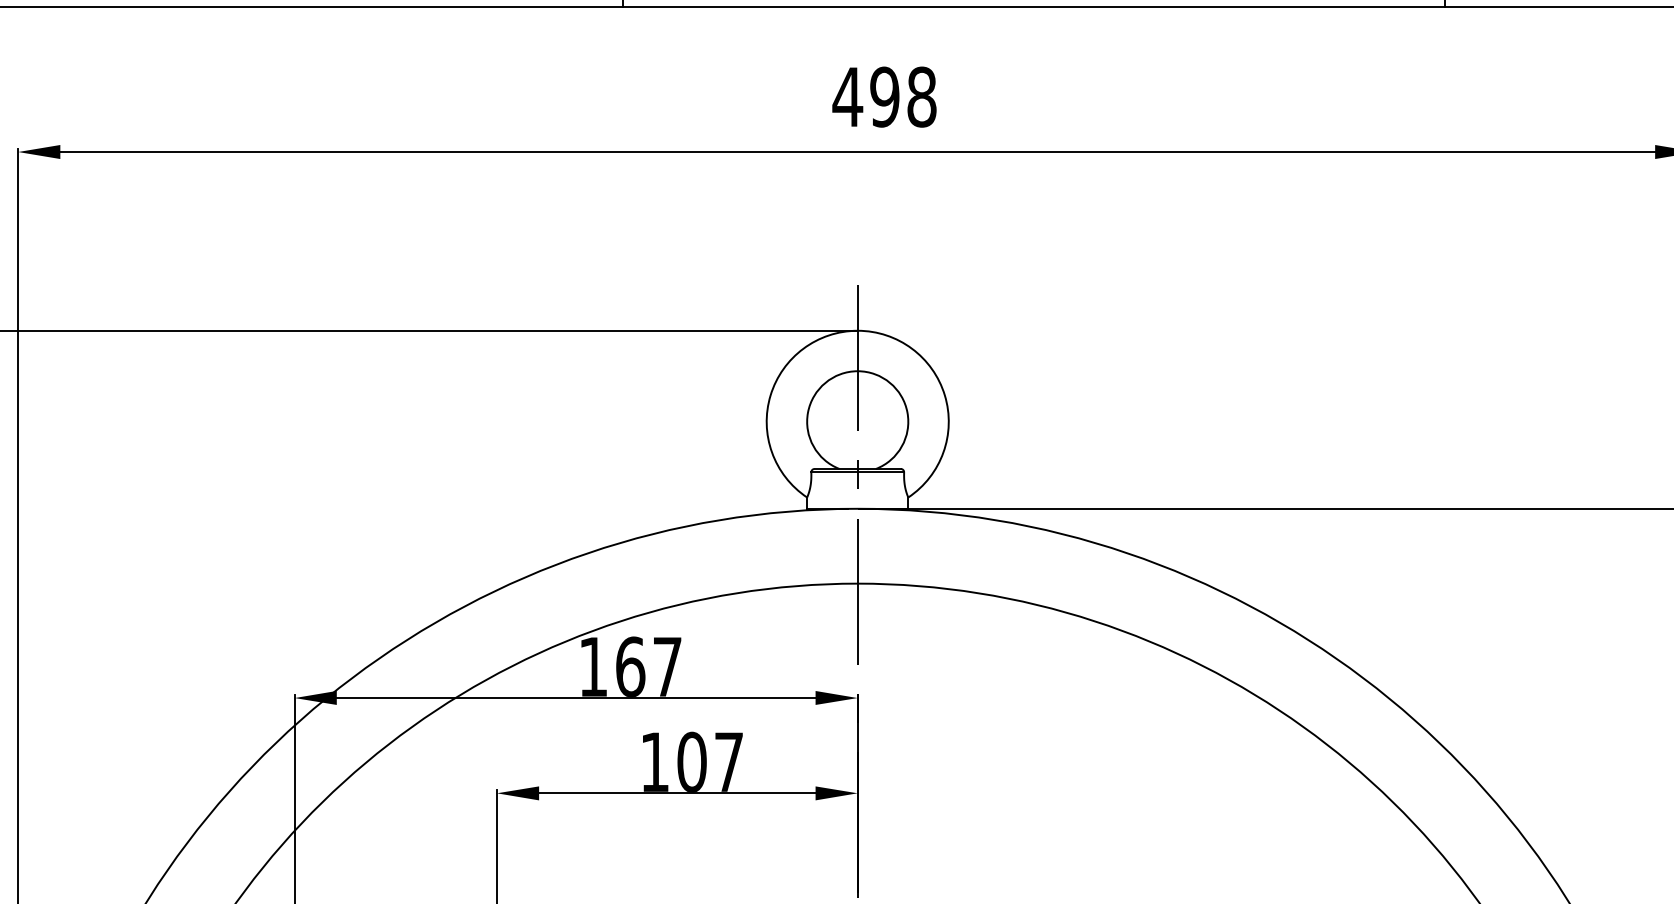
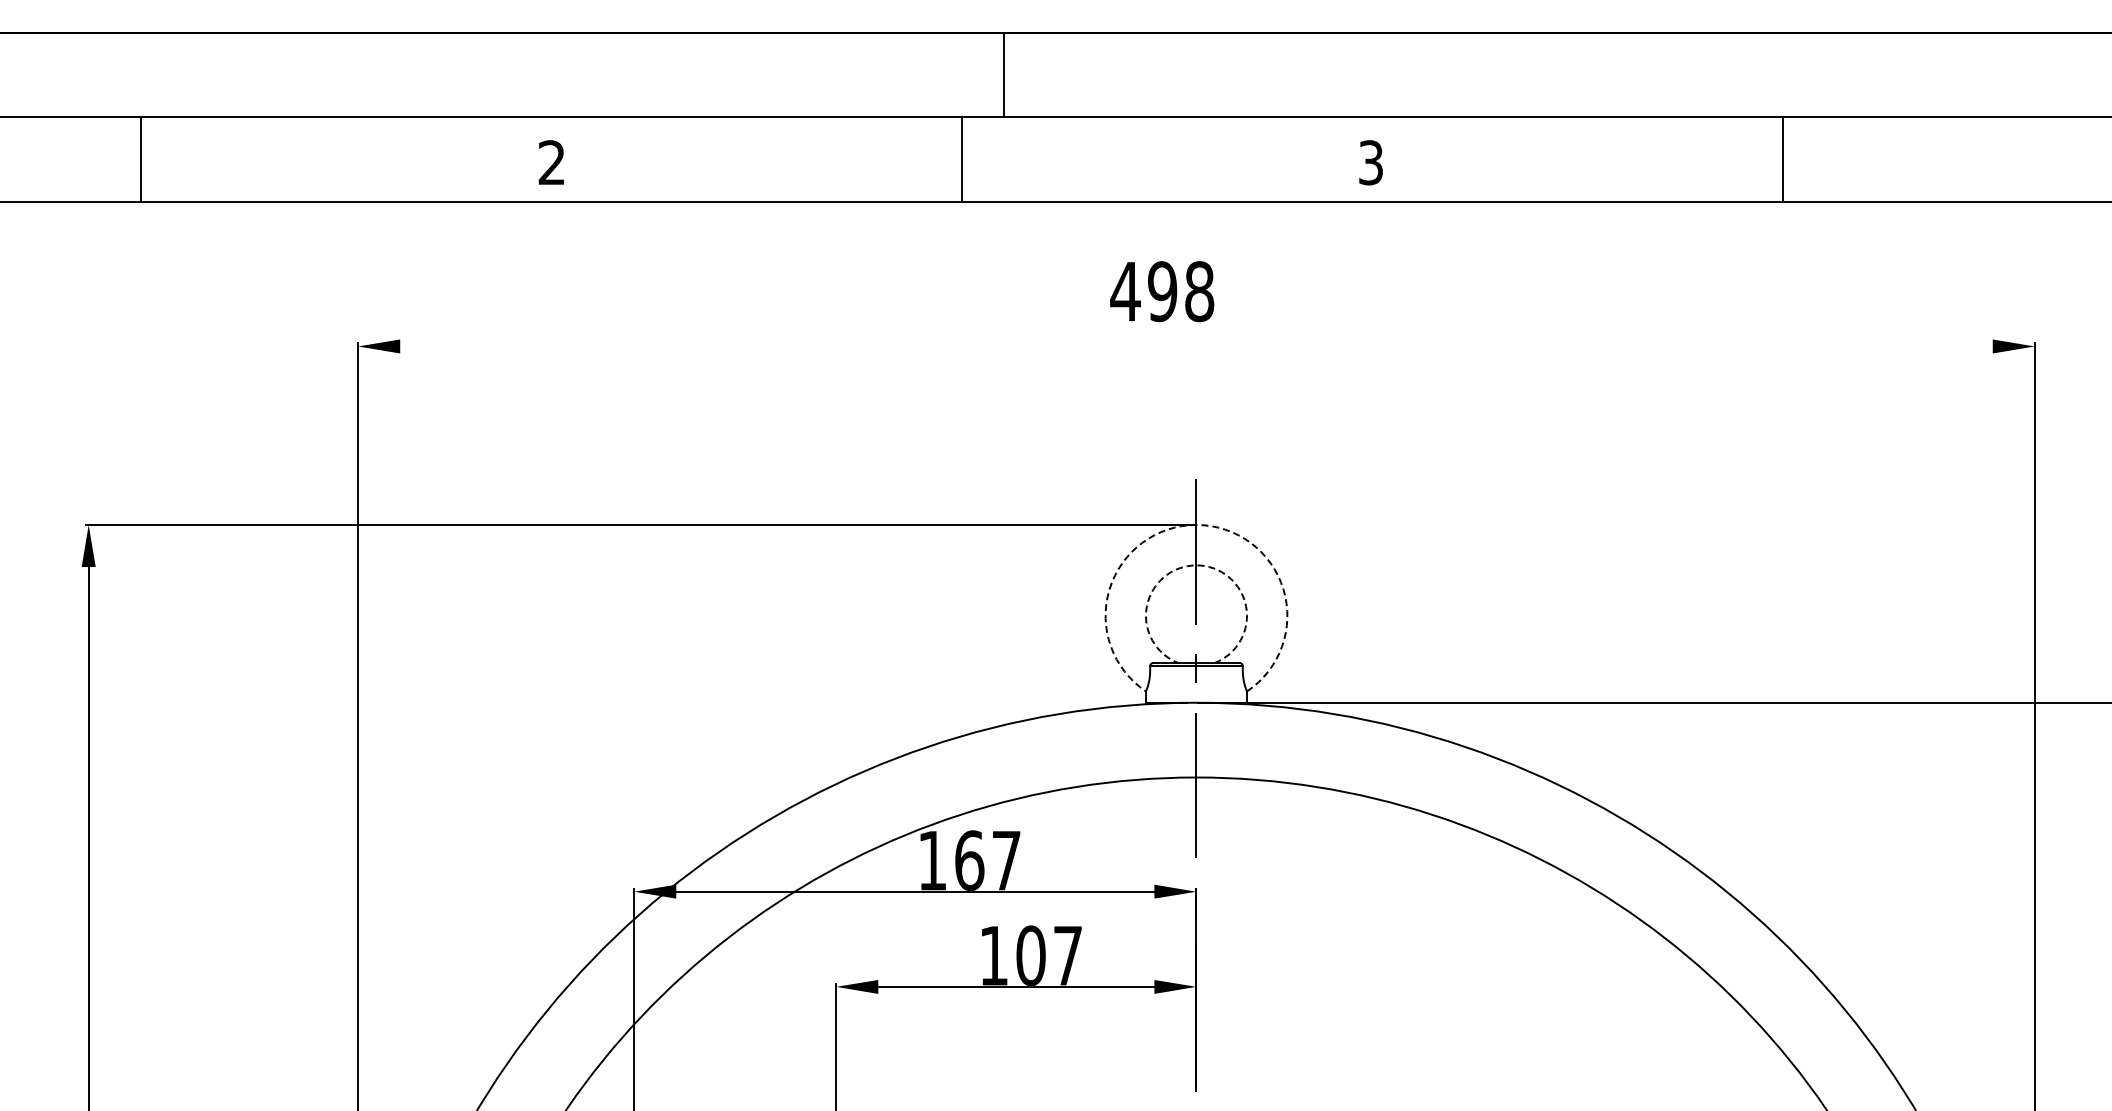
text: (884, 96) -> (1162, 291), moved
line: (857, 152) -> (1196, 346), removed
arc: (857, 330) -> (1196, 524), solid -> dashed
arc: (857, 371) -> (1196, 565), solid -> dashed

